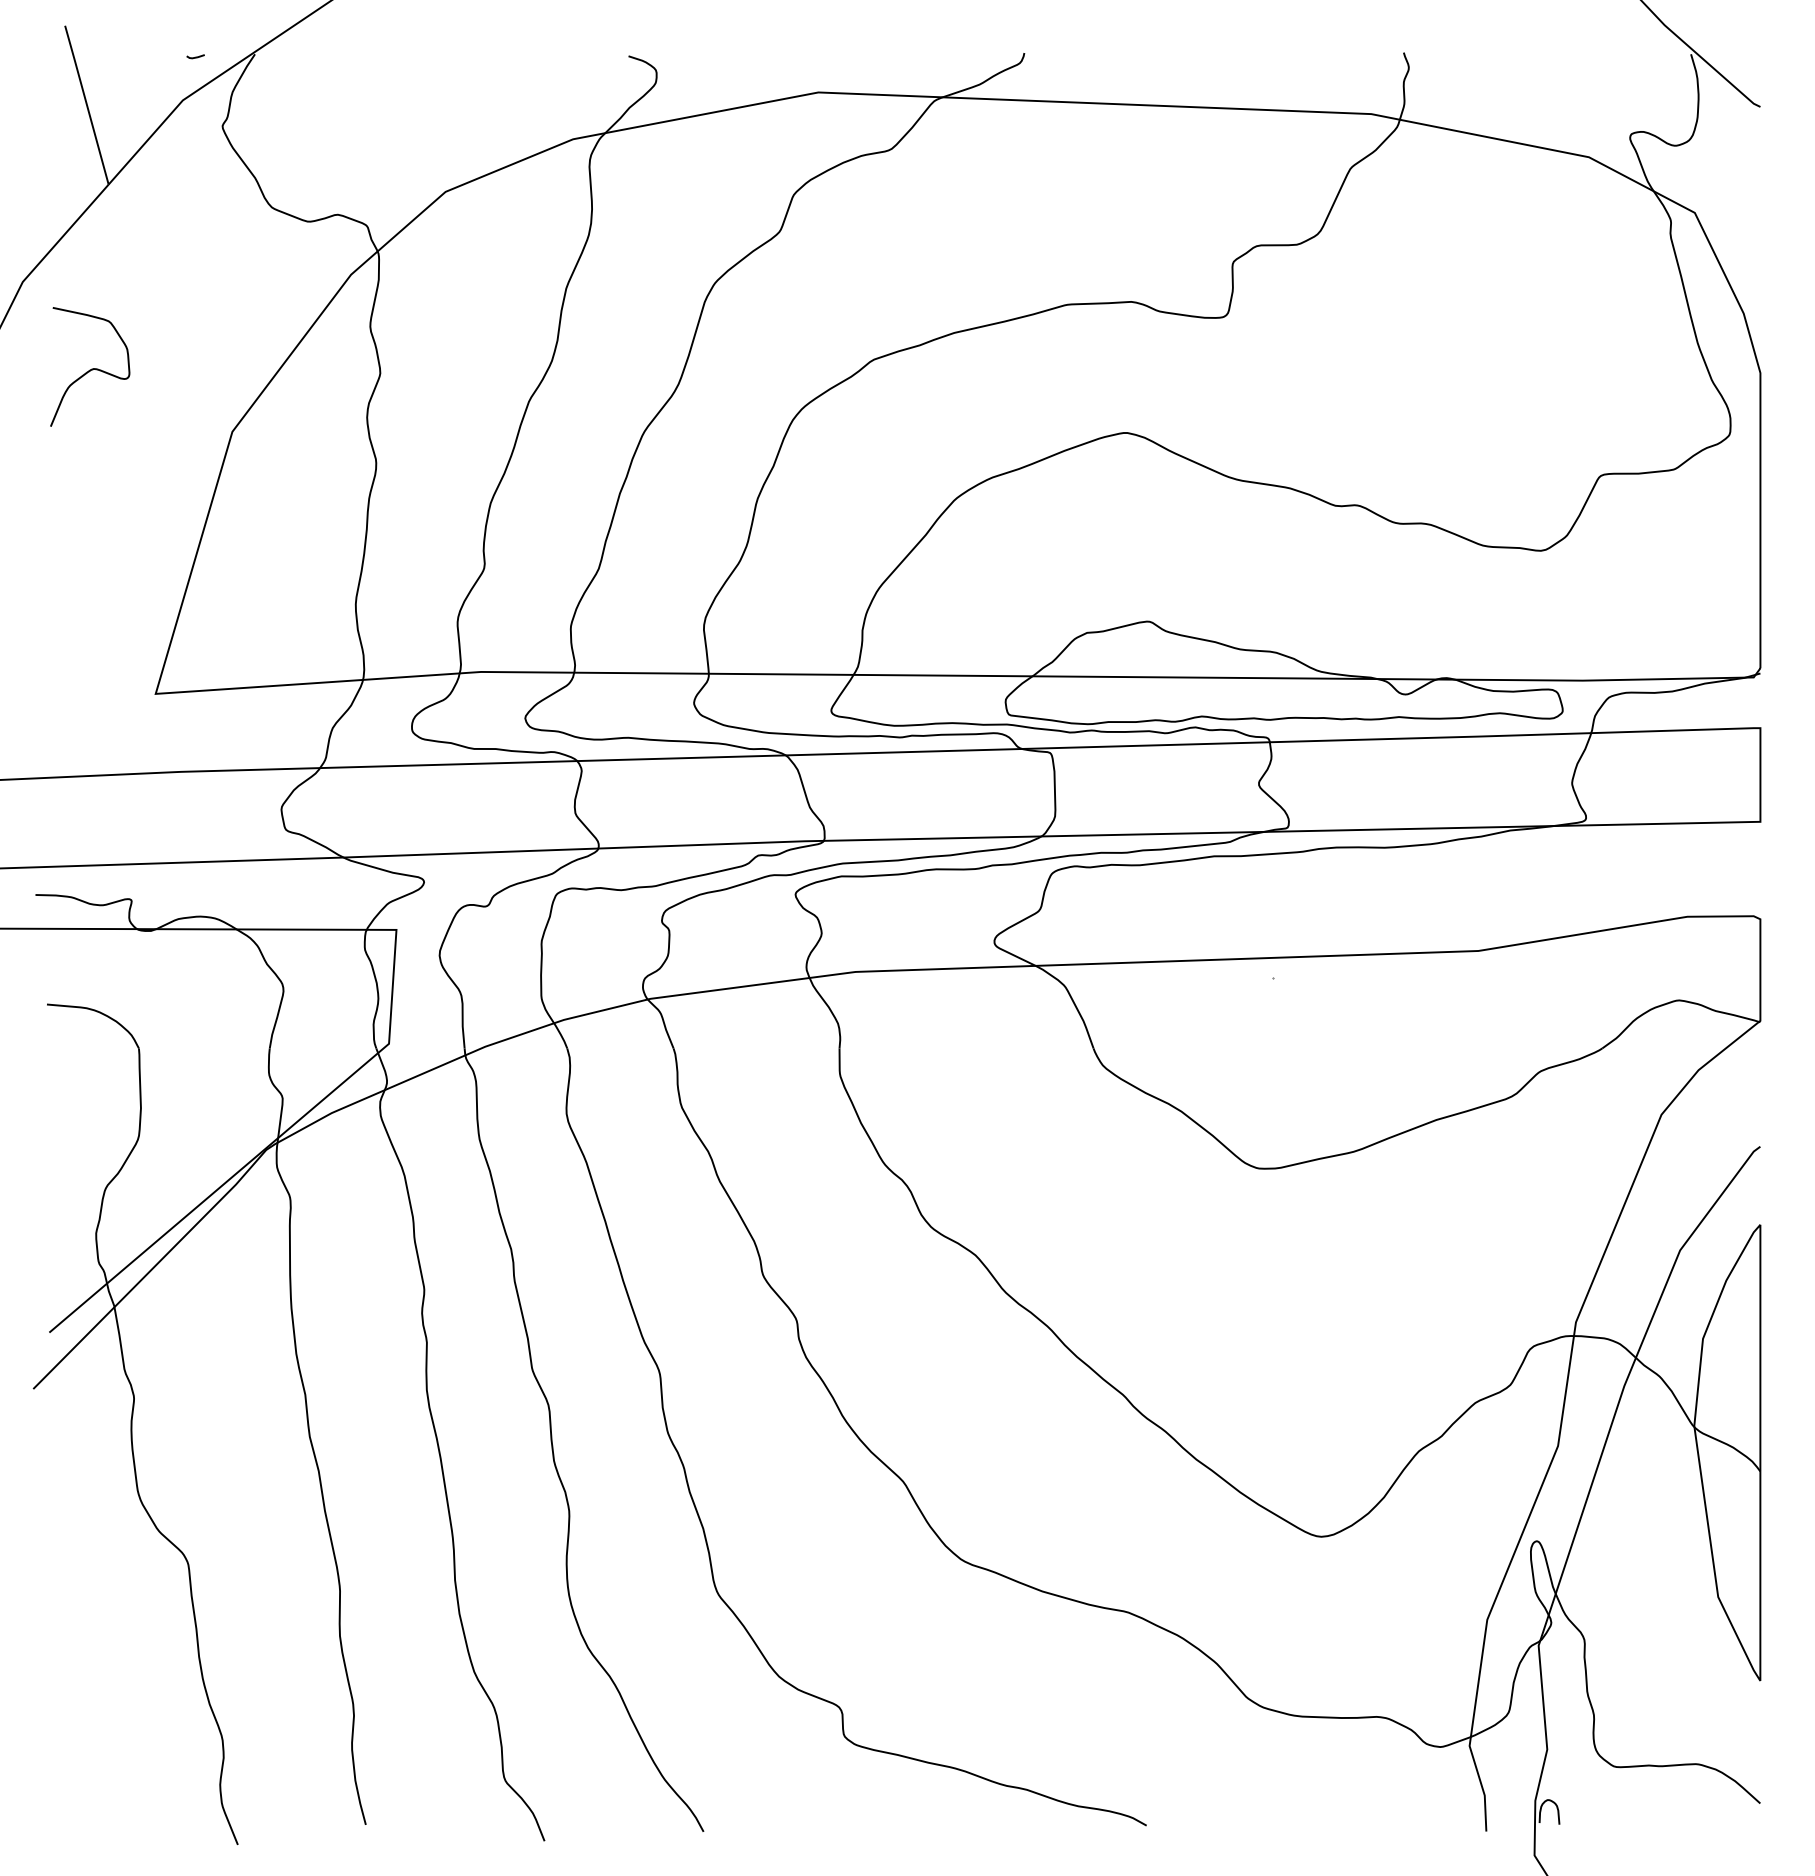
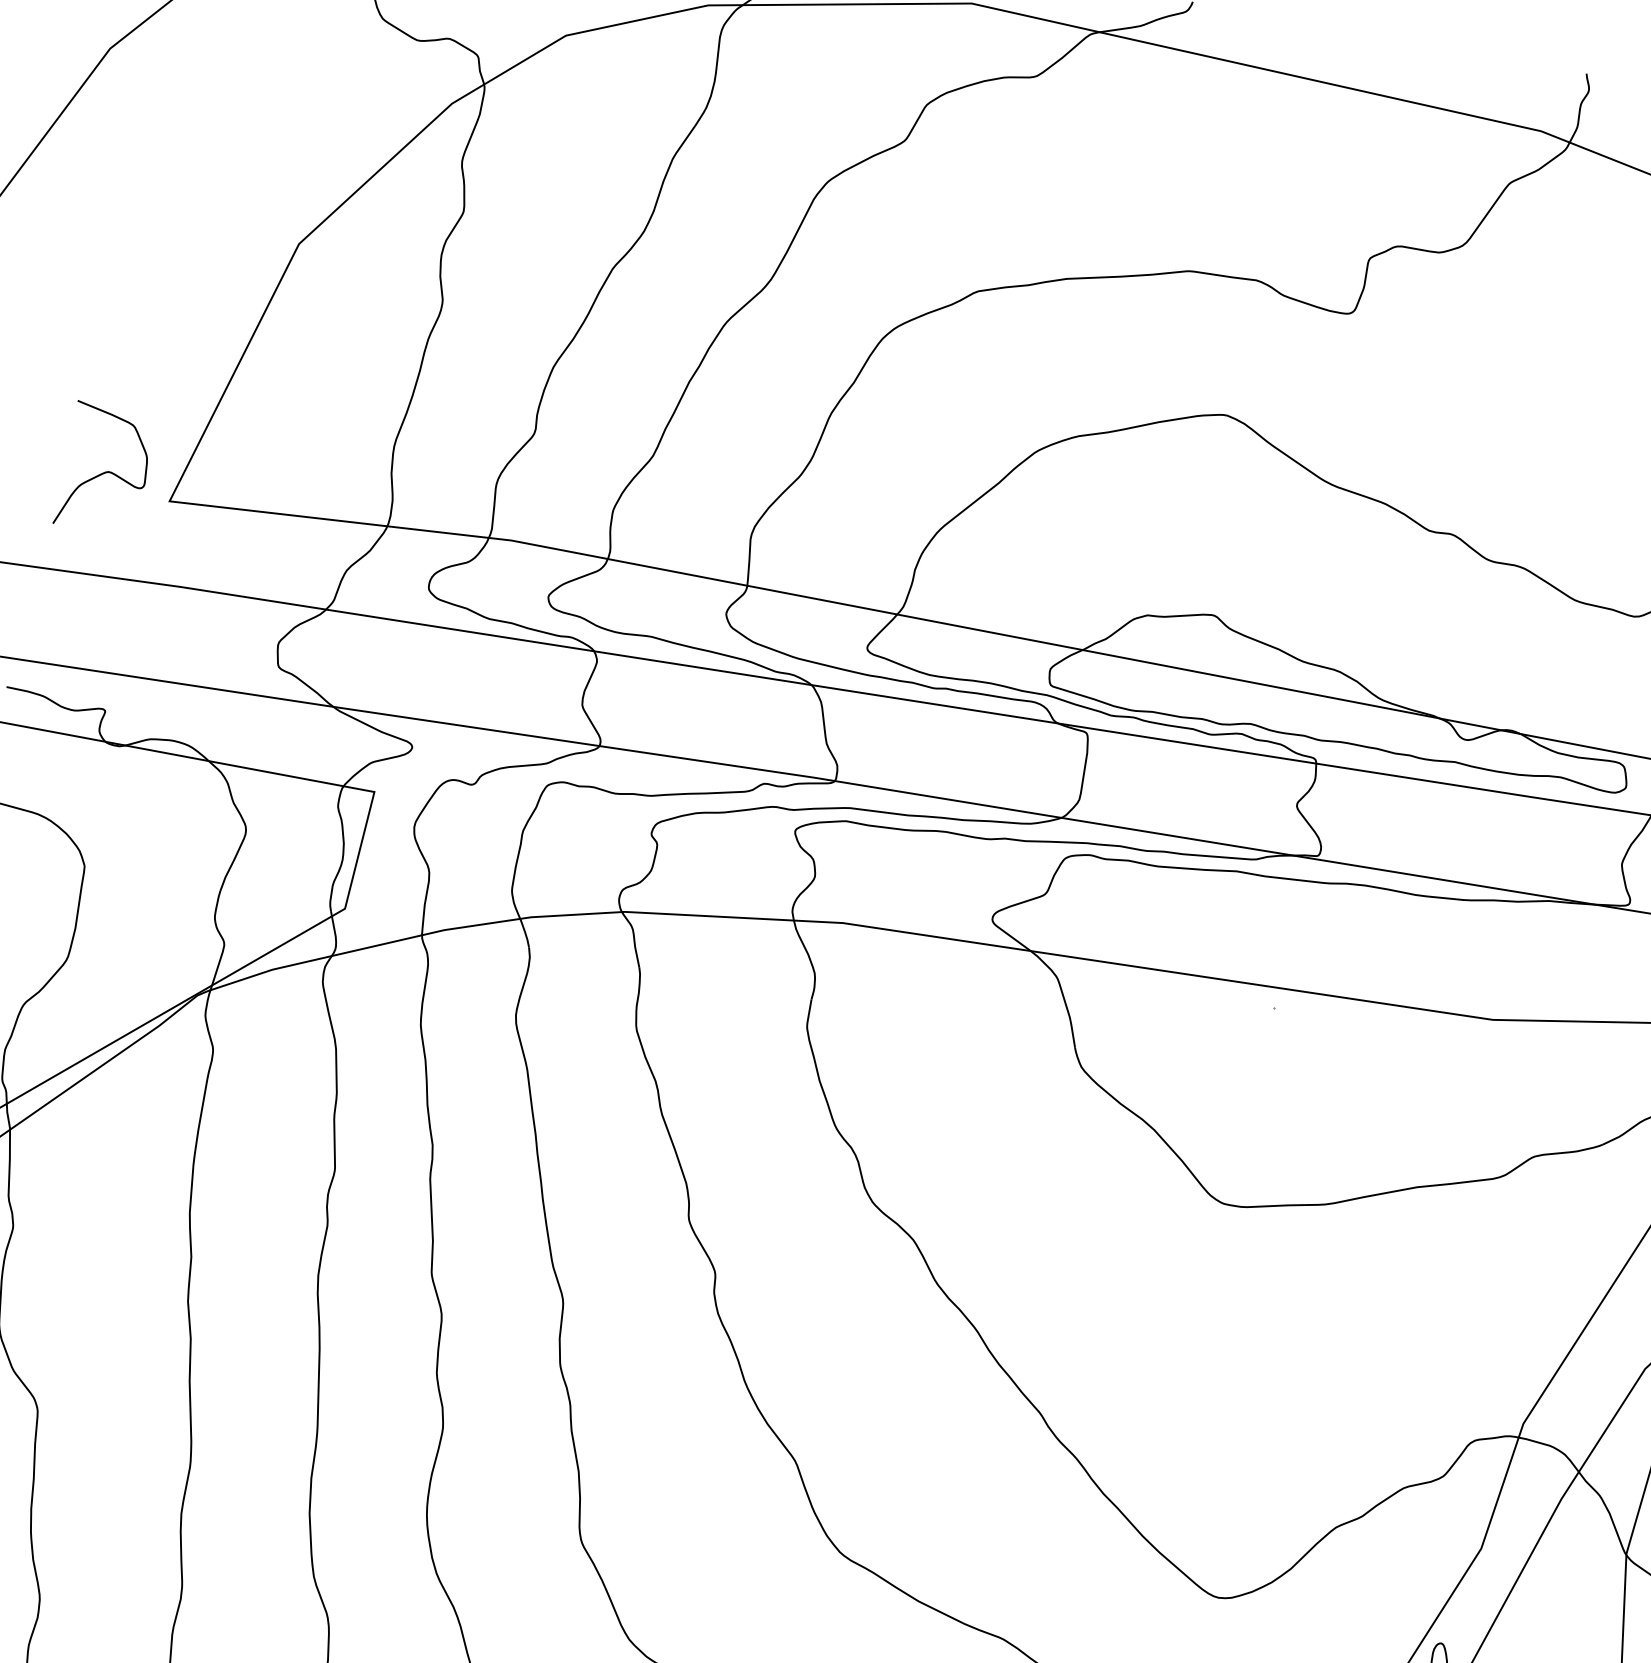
curve: (91, 368) -> (106, 471), moved

